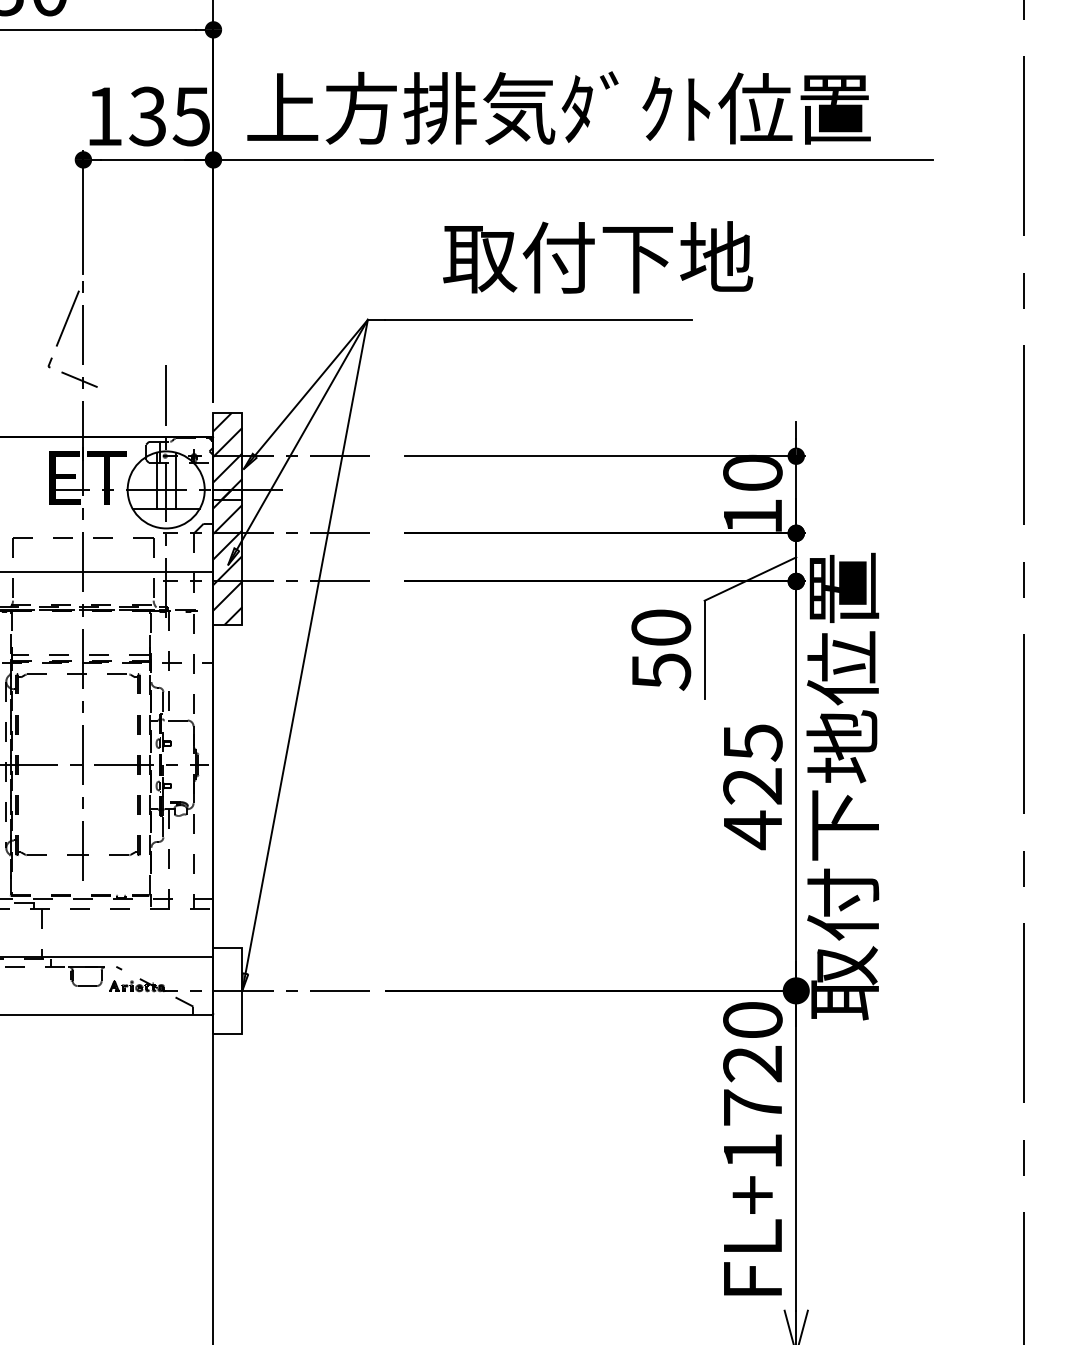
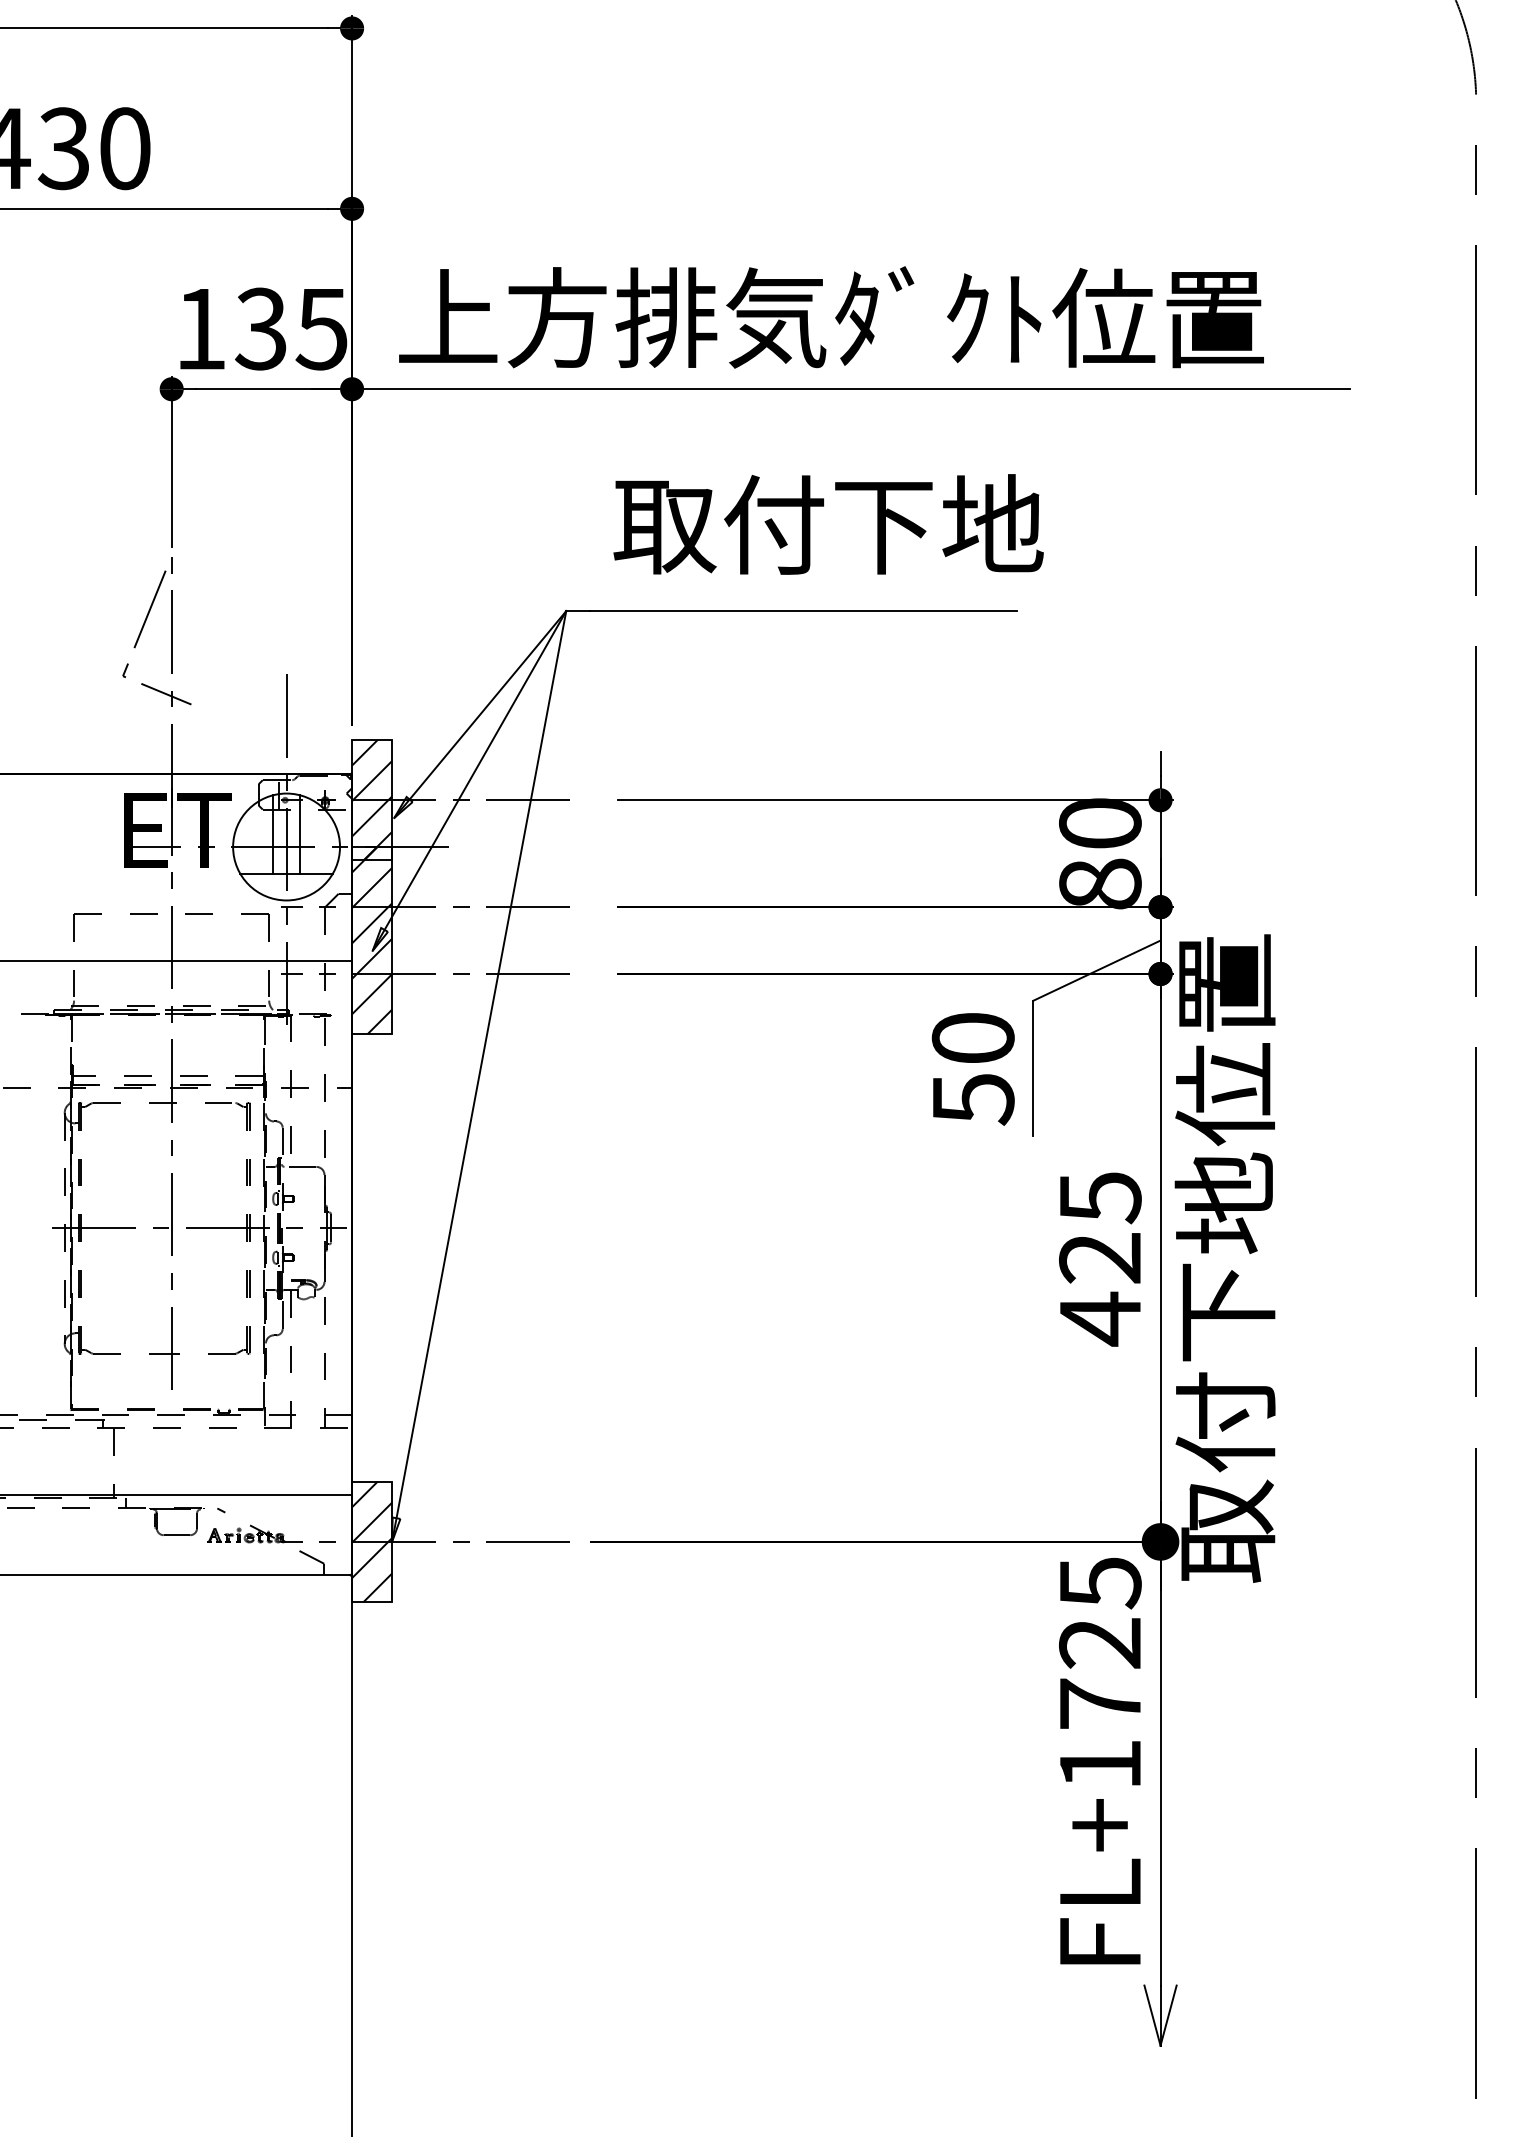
text: (597, 257) -> (828, 524), moved
text: (752, 516) -> (1100, 883), 10 -> 80
hatch: (228, 990) -> (372, 1541), added
text: (752, 1020) -> (1100, 1583), FL+1720 -> FL+1725

